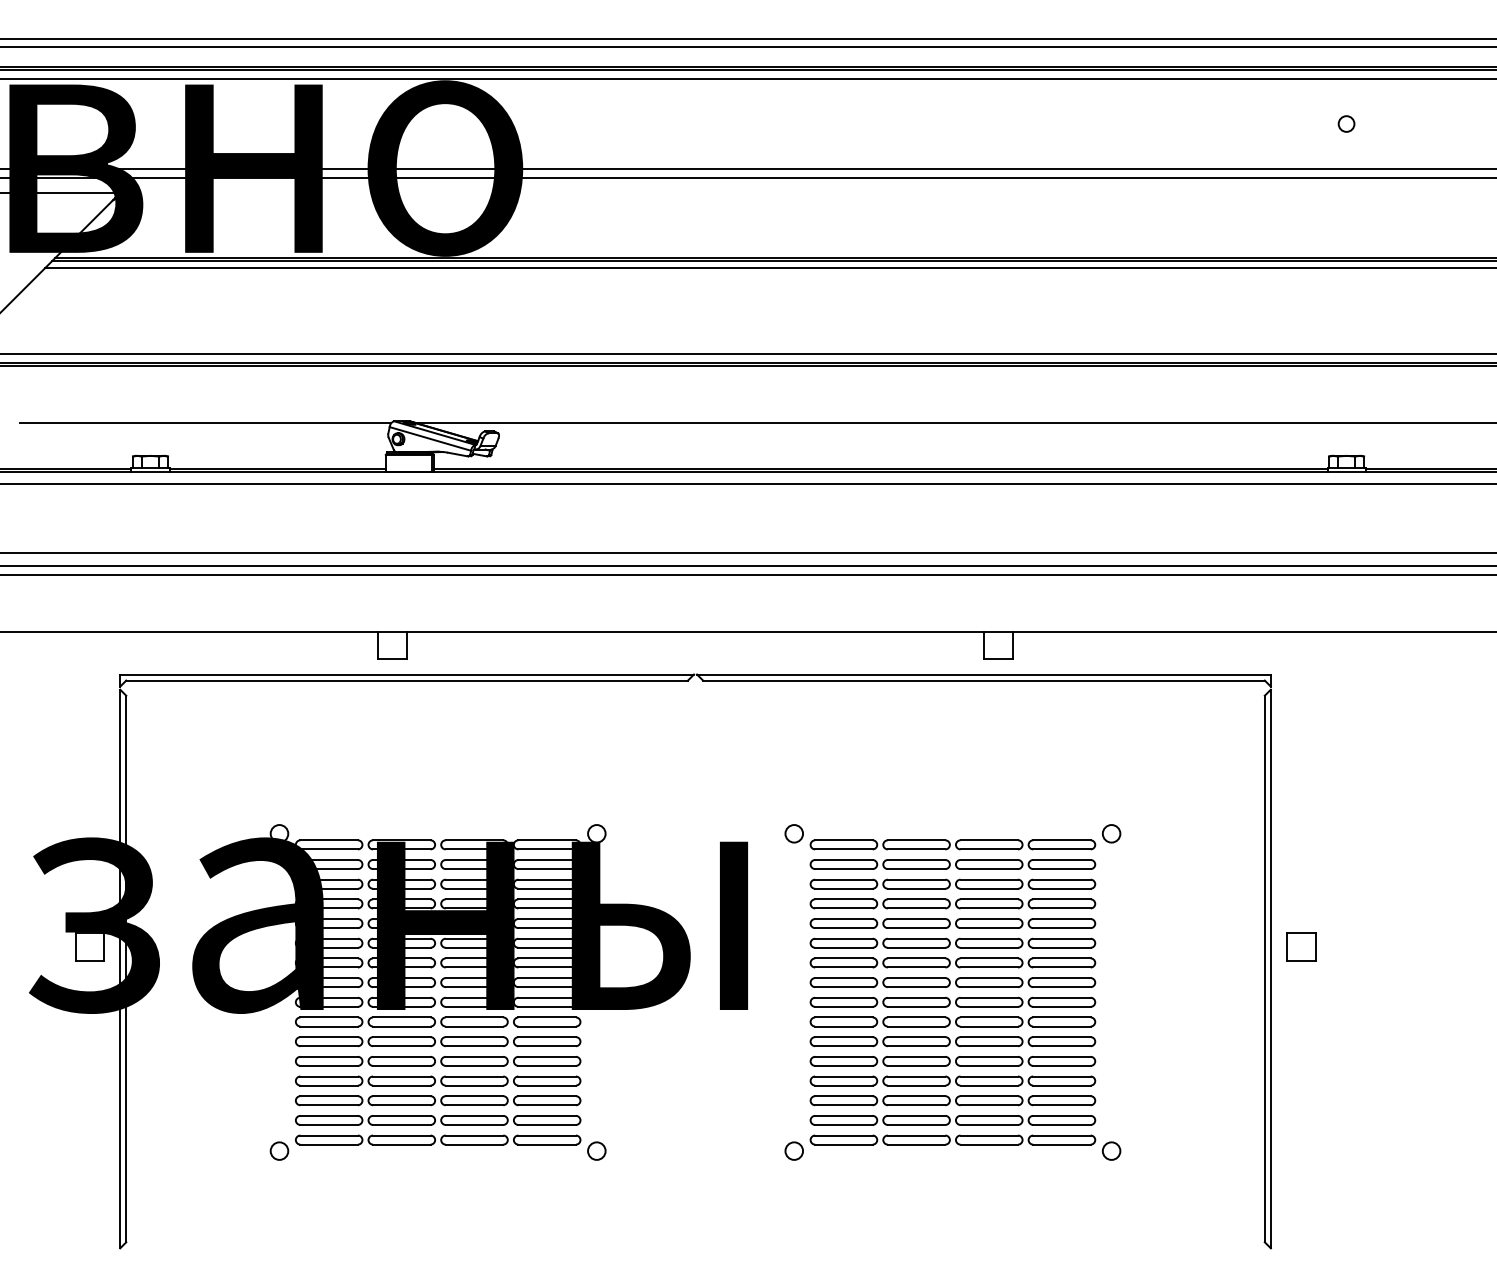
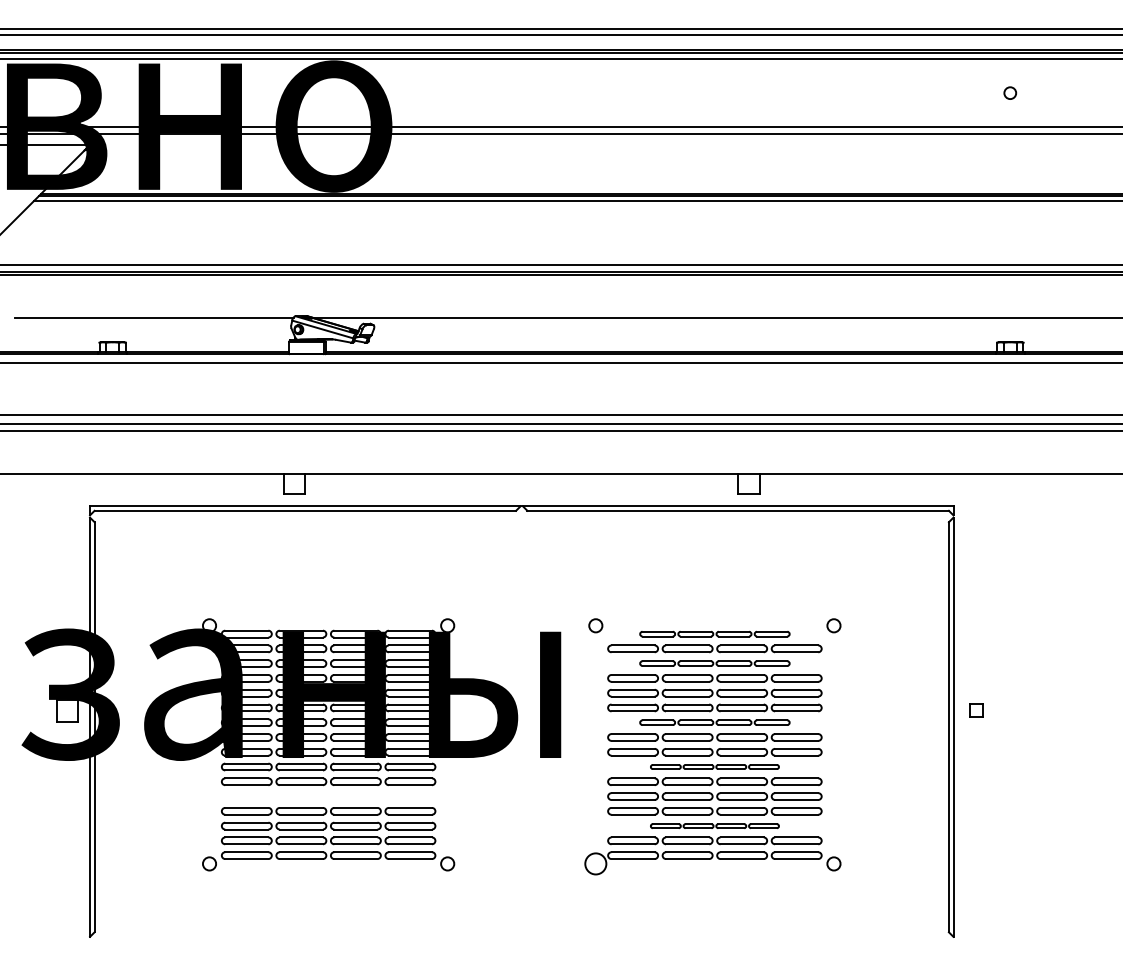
part: (952, 844) -> (714, 633), size x0.7
part: (952, 883) -> (714, 663), size x0.7
part: (1301, 946) -> (976, 710), size x0.6
part: (952, 962) -> (714, 722), size x0.7
part: (952, 1021) -> (714, 766), size x0.6
part: (438, 1061) -> (328, 796), removed
part: (952, 1100) -> (714, 825), size x0.6
circle: (794, 1150) -> (596, 863), size x1.6

